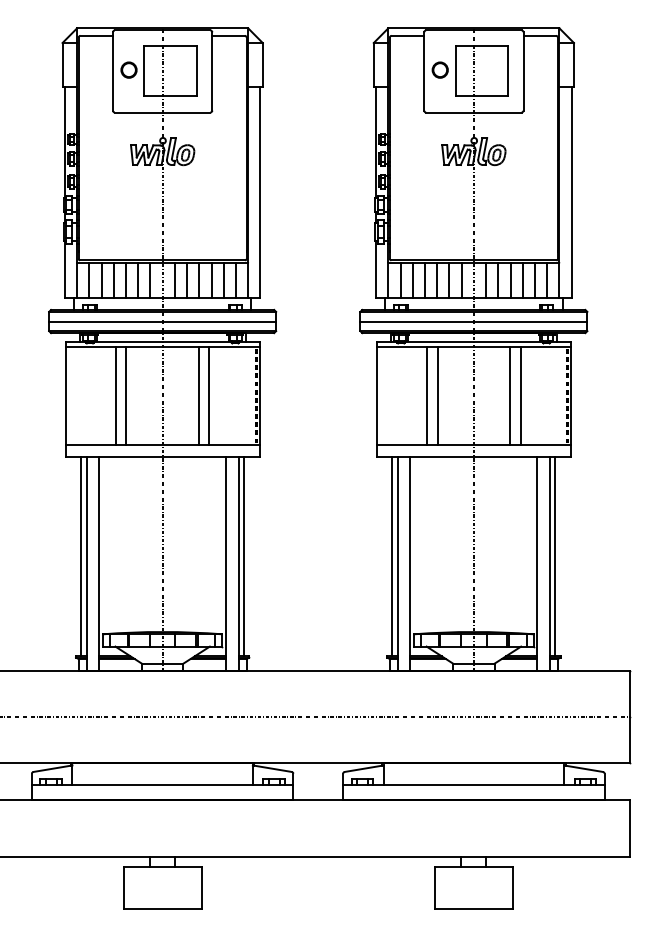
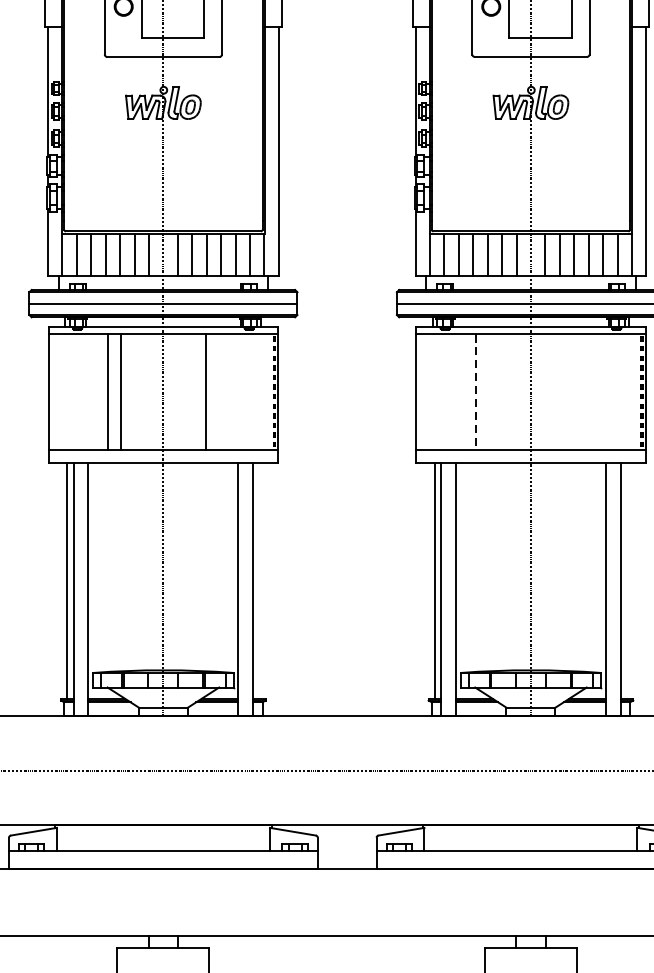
line: (209, 396) -> (218, 392), removed
line: (427, 396) -> (476, 392), solid -> dashed
line: (437, 396) -> (487, 392), removed
line: (510, 396) -> (574, 392), removed
line: (520, 396) -> (586, 392), removed
line: (244, 556) -> (260, 581), removed
line: (555, 556) -> (627, 581), removed

